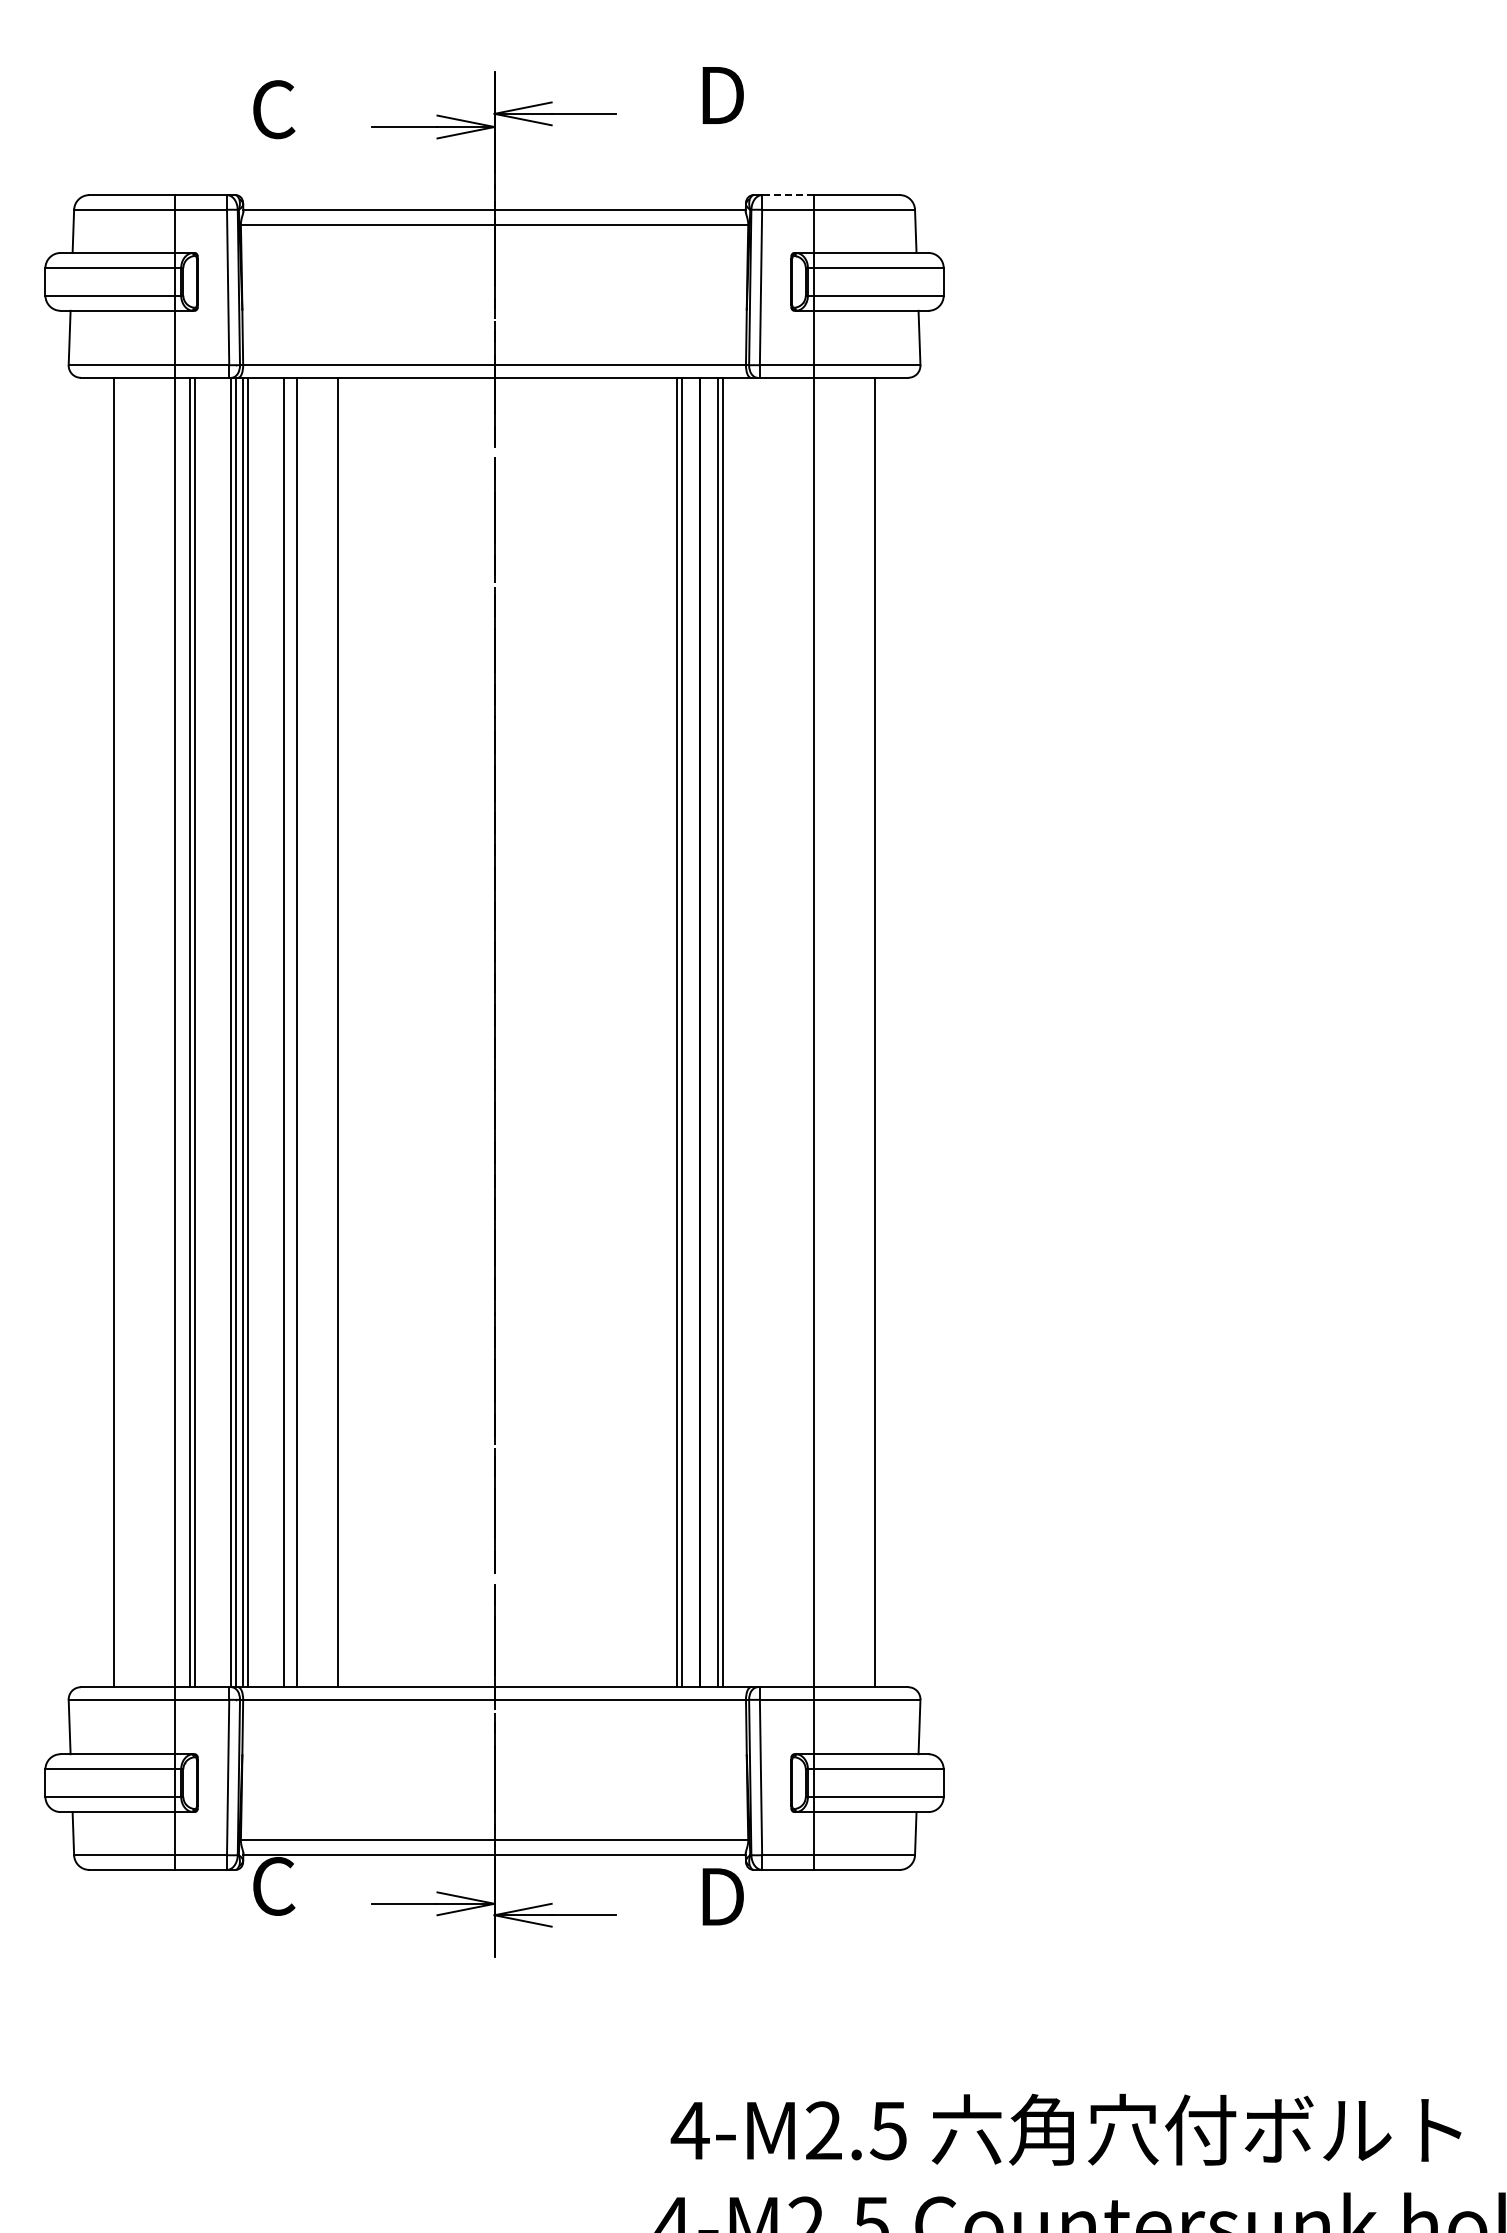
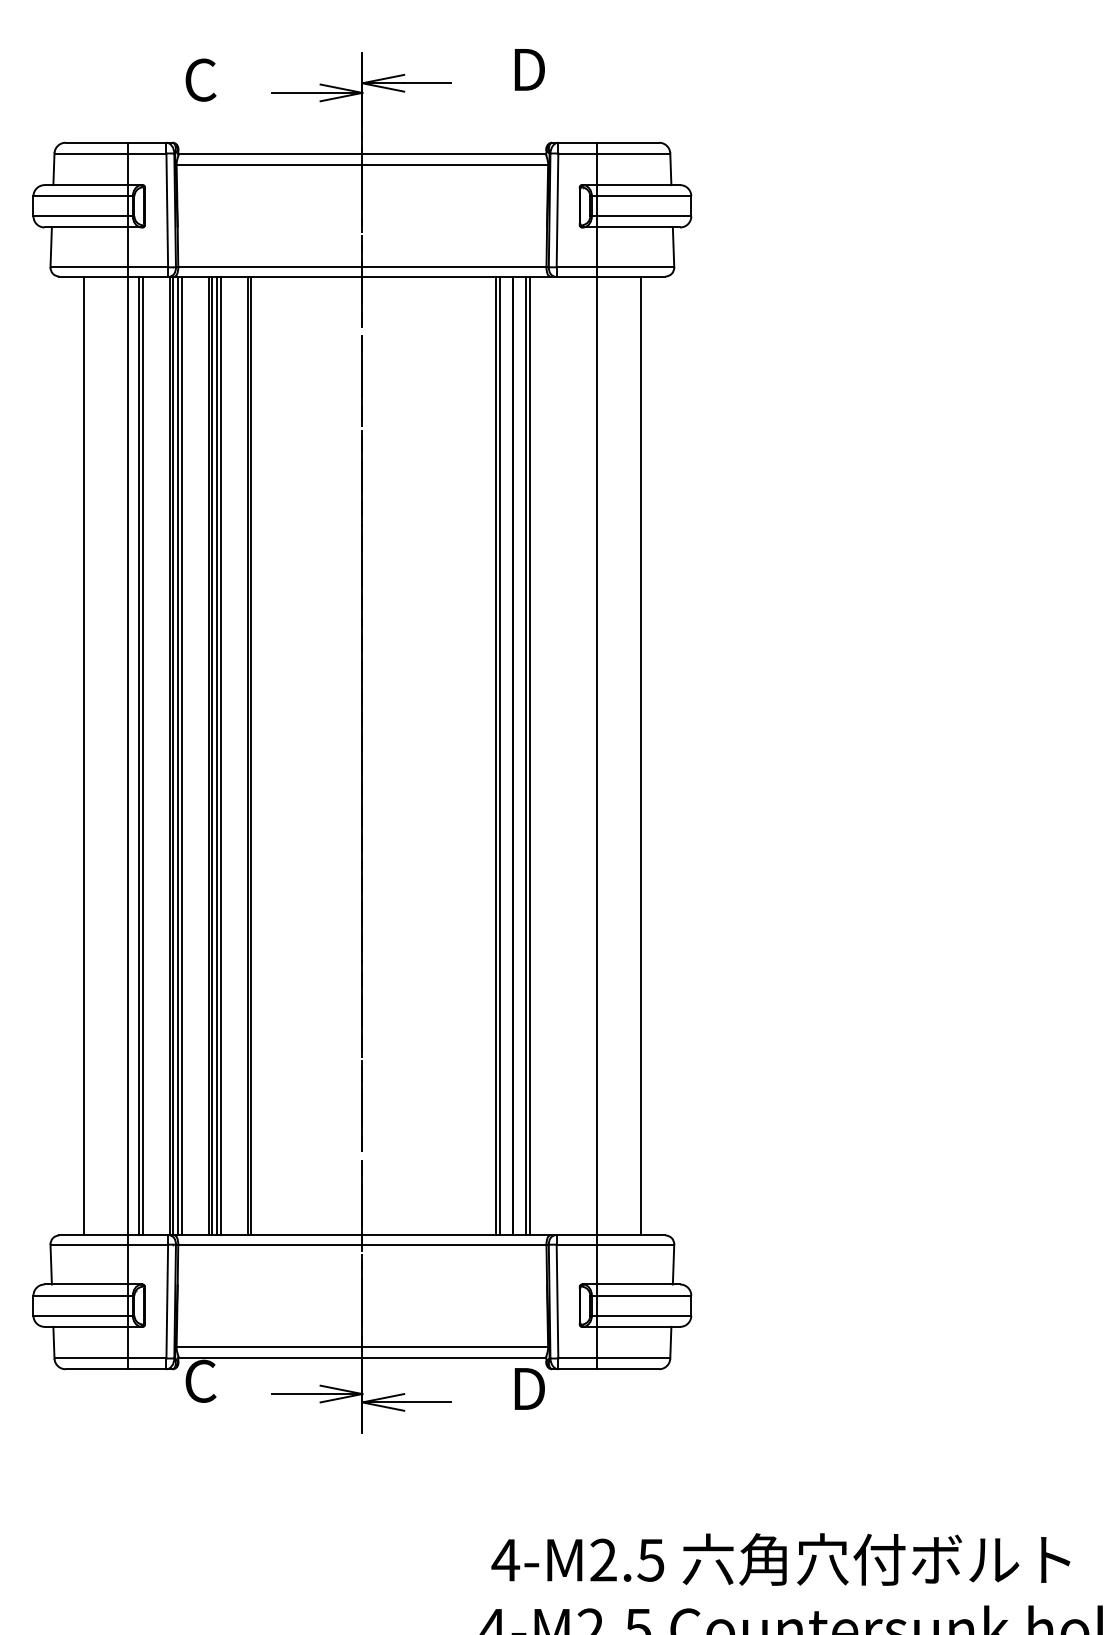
line: (787, 195) -> (576, 143), dashed -> solid
line: (289, 1032) -> (212, 755), added
line: (301, 1032) -> (221, 755), added
line: (342, 1032) -> (251, 755), added

